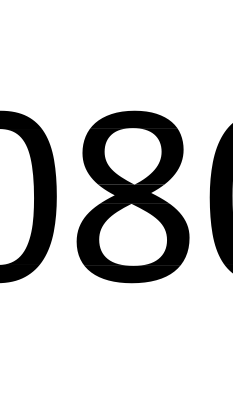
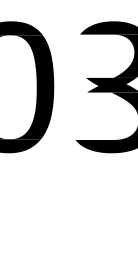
fill: (108, 156) -> (93, 56), removed
fill: (104, 234) -> (90, 116), removed

